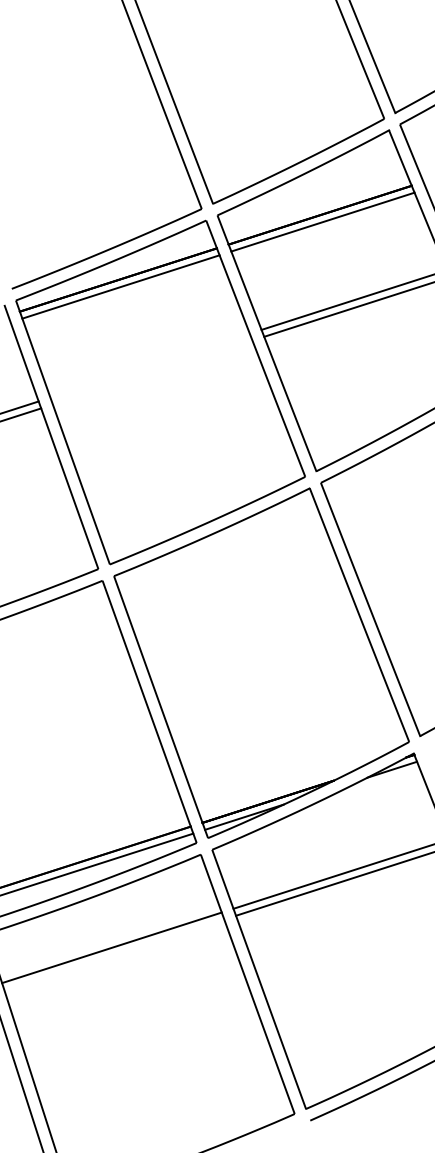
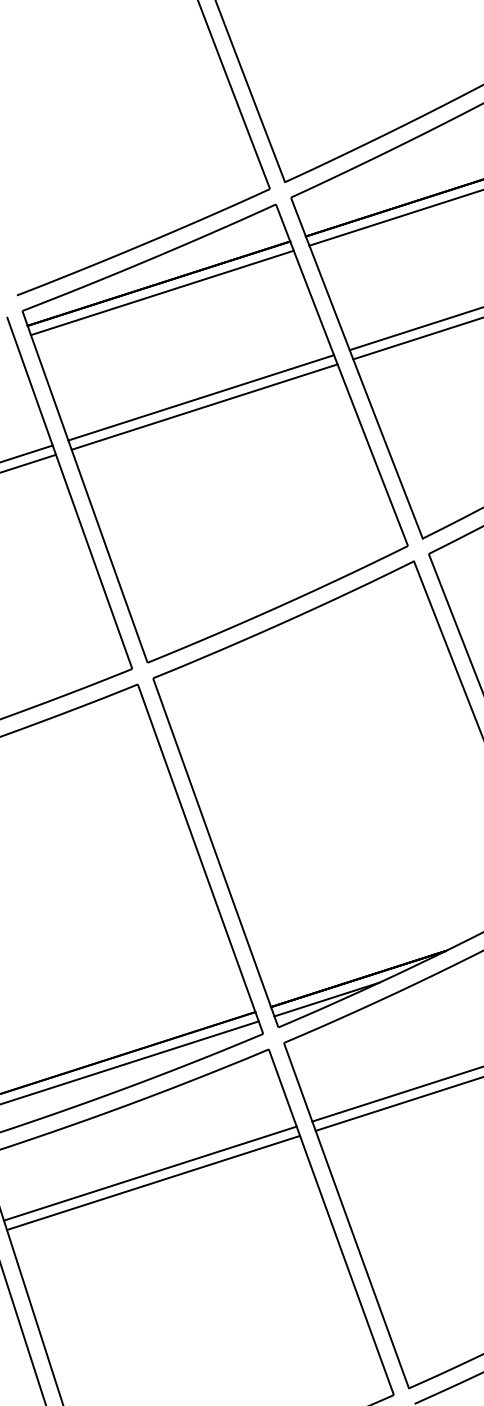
line: (149, 365) -> (200, 397), added
line: (152, 372) -> (204, 406), added
line: (114, 954) -> (153, 1182), added

